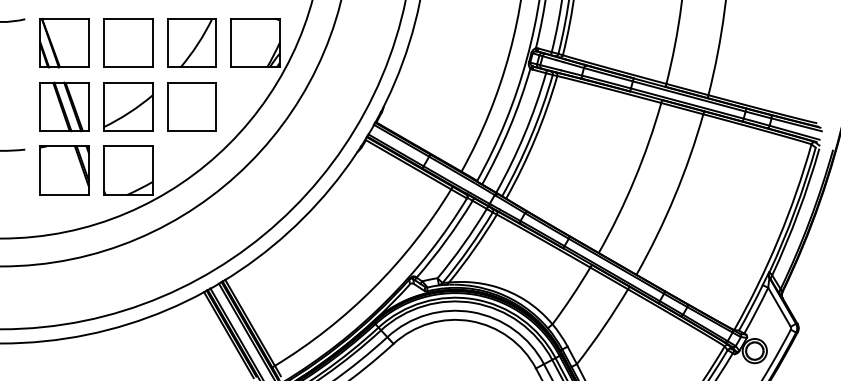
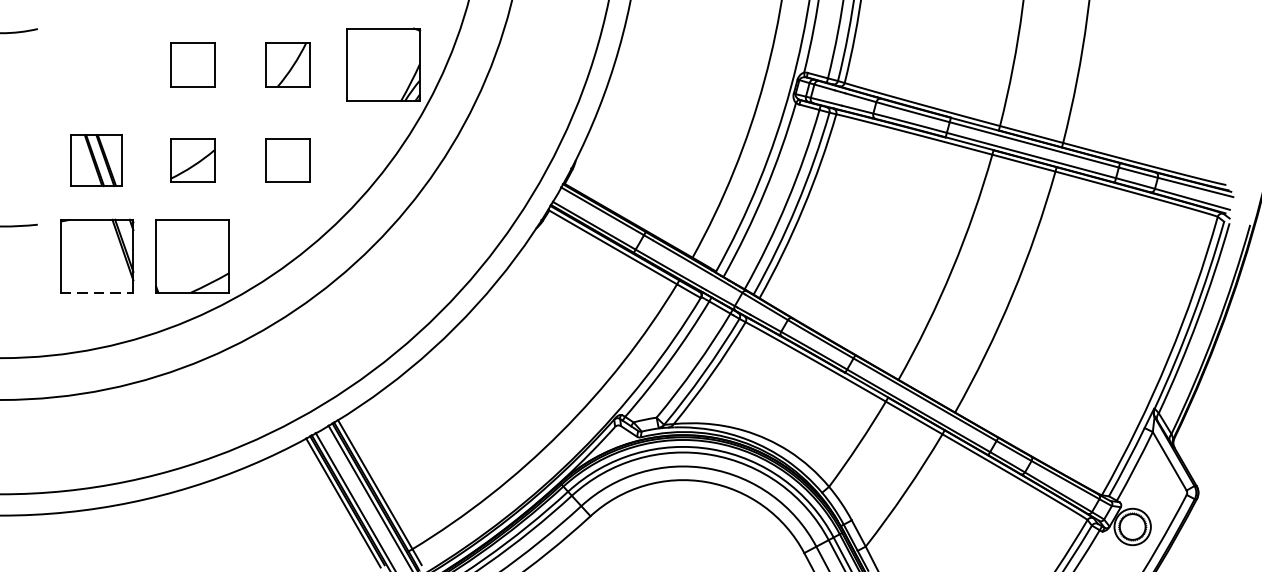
part: (128, 42) -> (192, 63), size x0.6
part: (191, 42) -> (287, 63), size x0.6
part: (64, 43) -> (96, 65), removed
part: (64, 106) -> (96, 159), size x0.7
part: (128, 106) -> (192, 159), size x0.6
part: (191, 106) -> (287, 159), size x0.6
line: (65, 194) -> (98, 292), solid -> dashed

